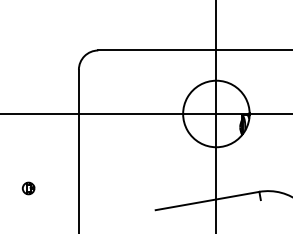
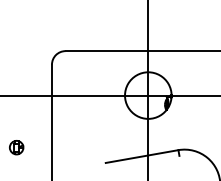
part: (28, 188) -> (16, 147), size x1.67

